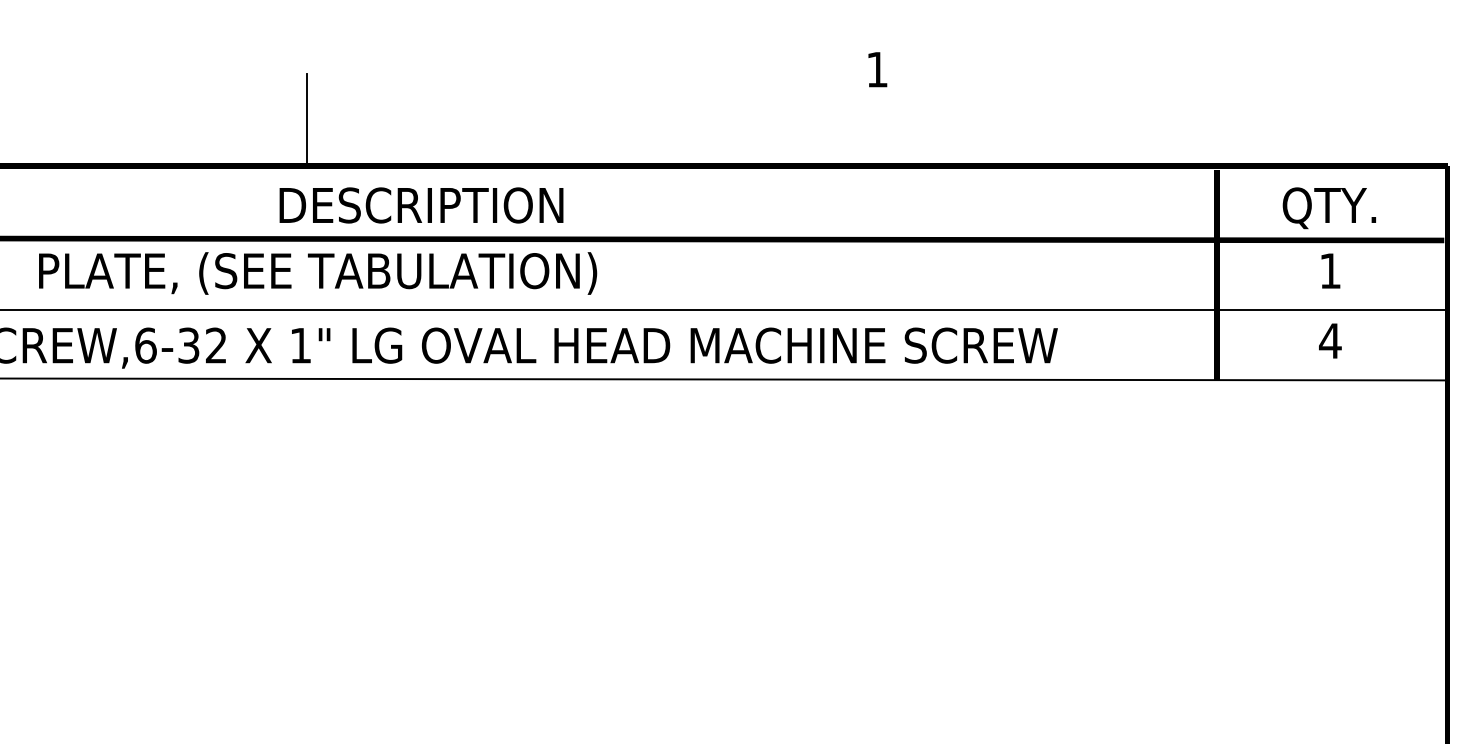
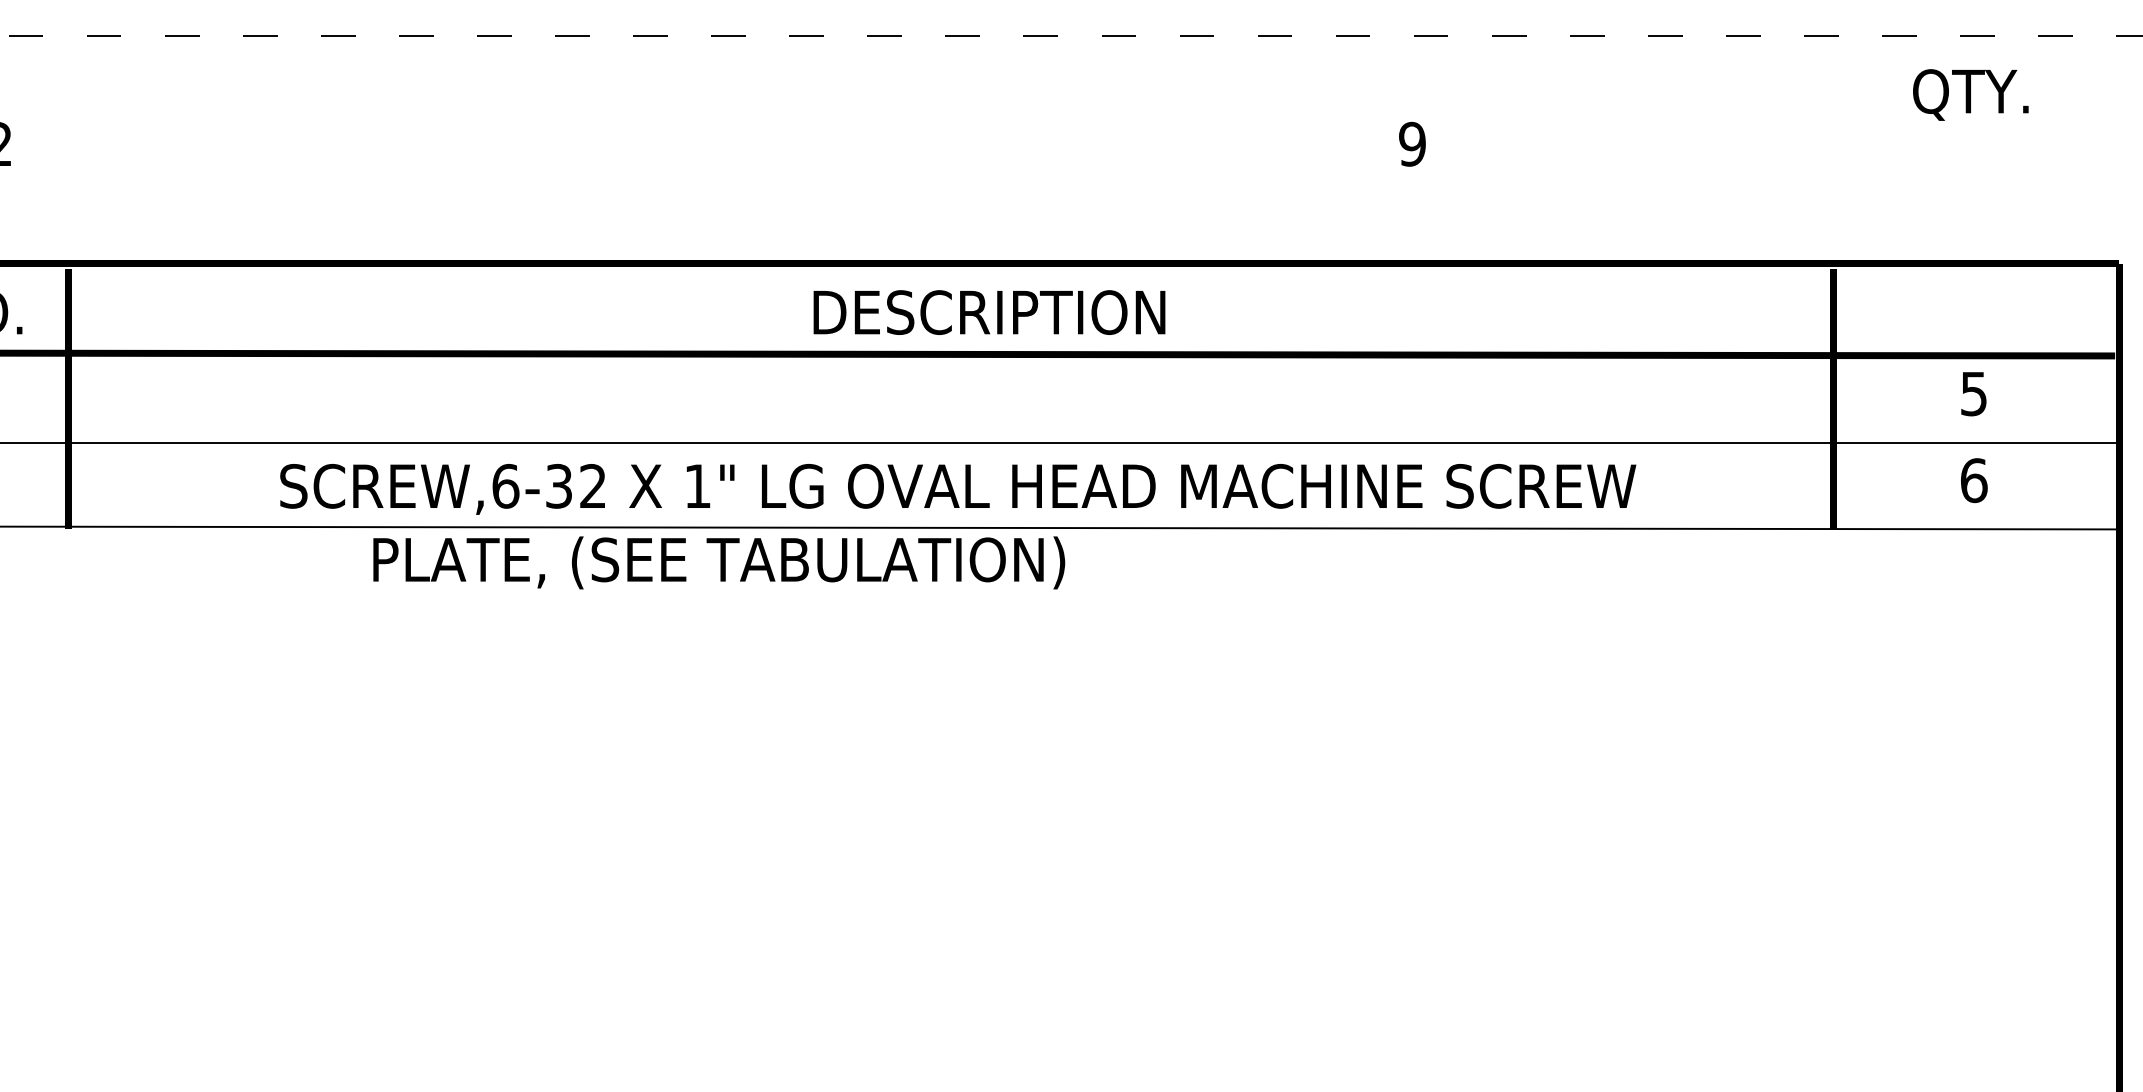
text: (877, 69) -> (1412, 143), 1 -> 9
line: (306, 119) -> (705, 206), removed
text: (421, 205) -> (989, 312), moved
text: (1329, 207) -> (1970, 94), moved
text: (1329, 271) -> (1973, 394), 1 -> 5
text: (318, 273) -> (719, 562), moved
text: (1329, 340) -> (1973, 480), 4 -> 6

